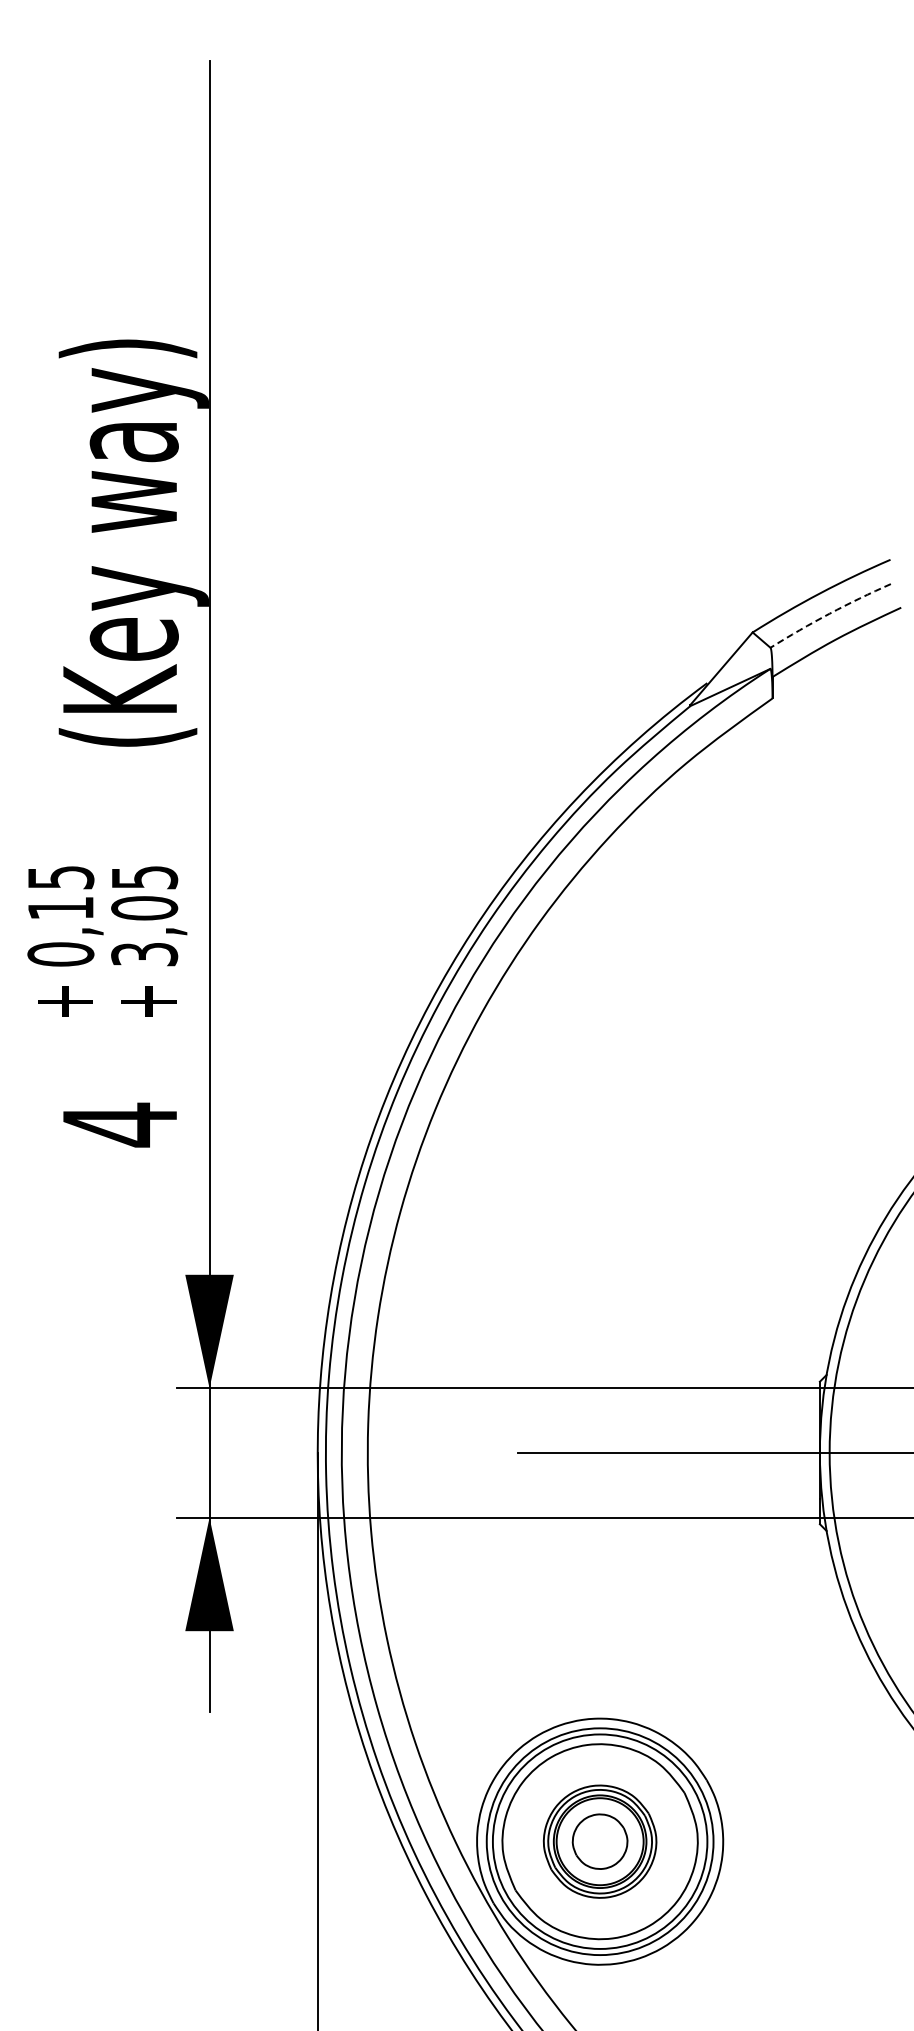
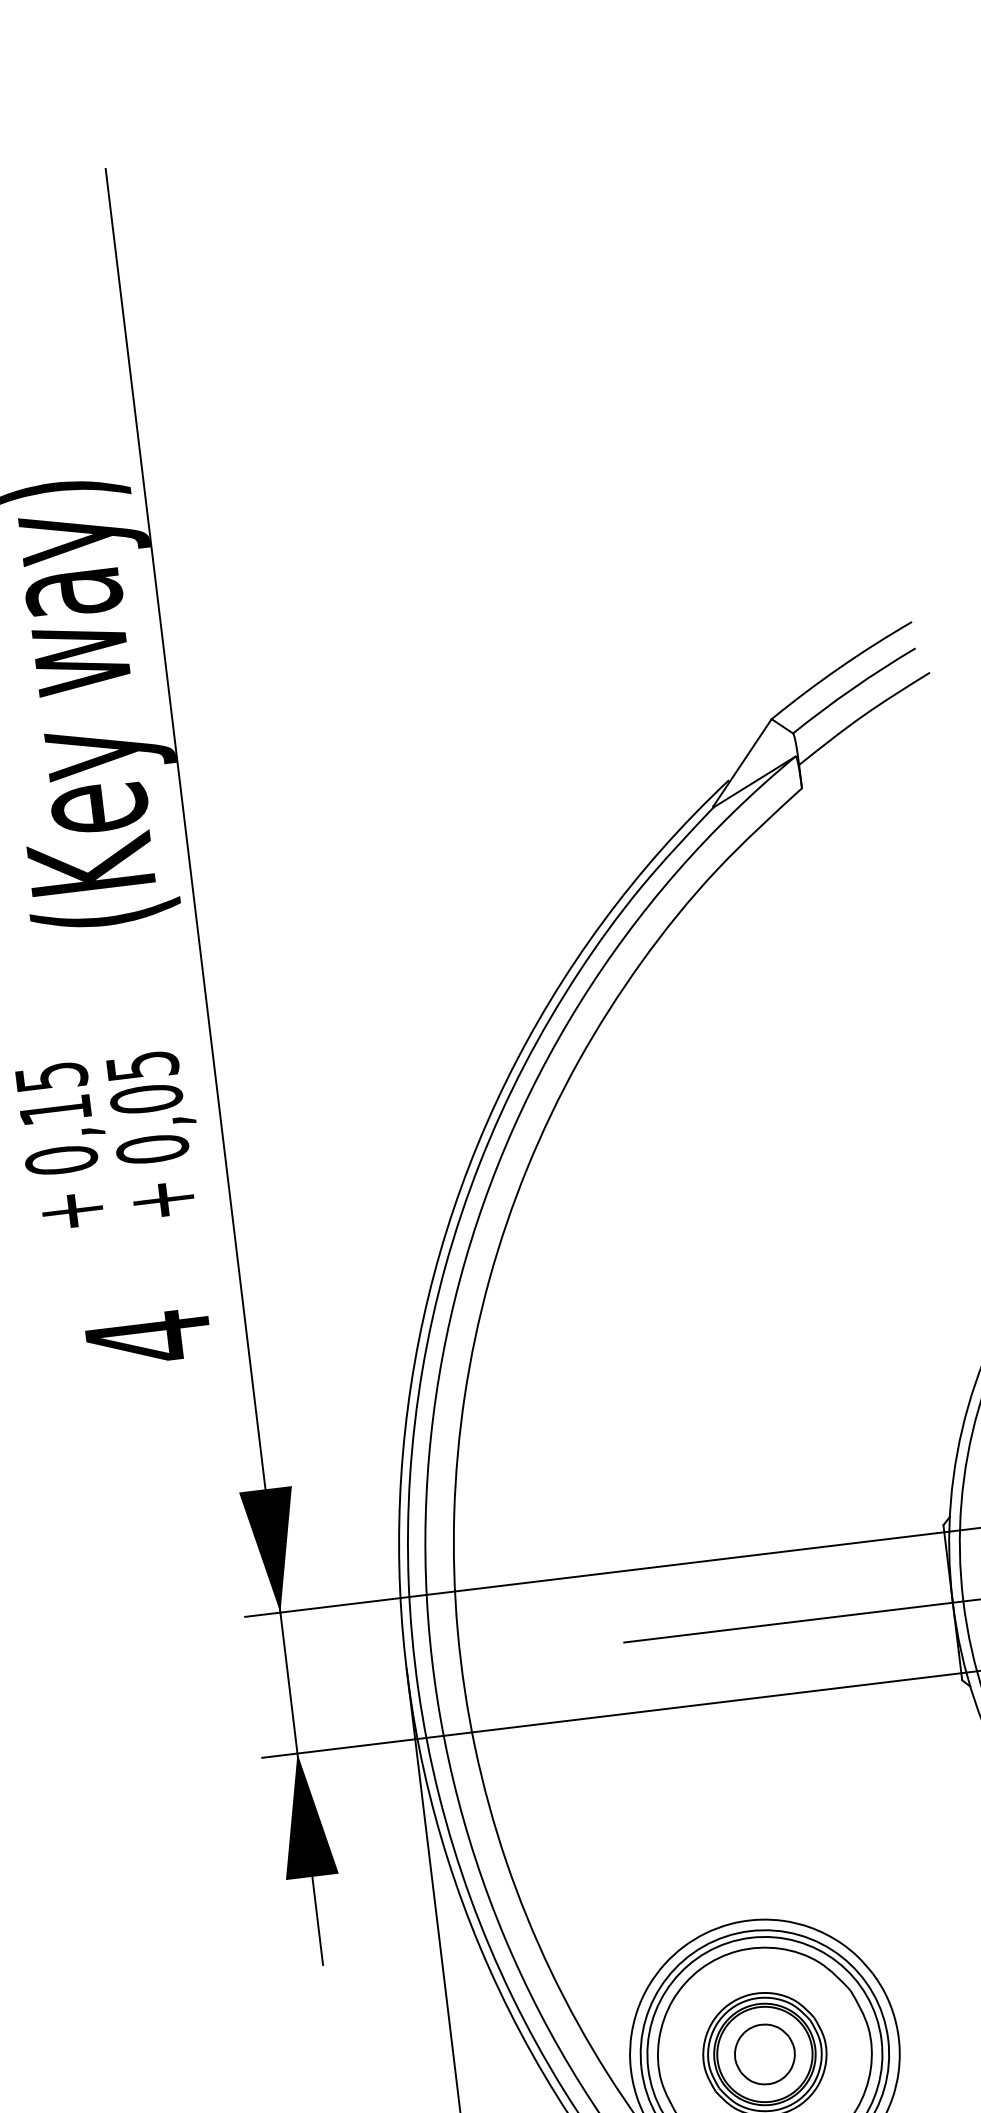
arc: (829, 613) -> (852, 688), dashed -> solid
text: (144, 954) -> (152, 1149), 3,05 -> 0,05

